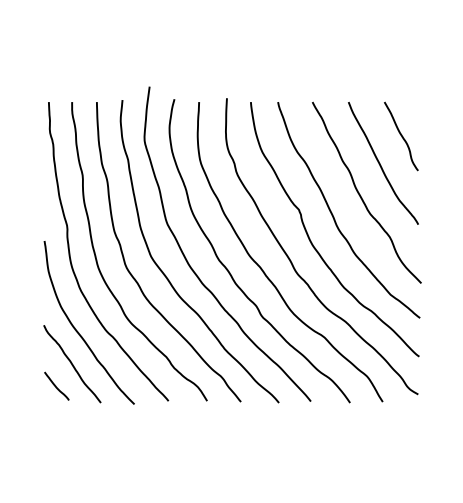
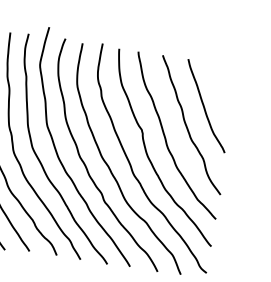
curve: (401, 136) -> (222, 89), removed

